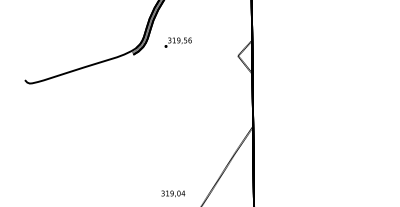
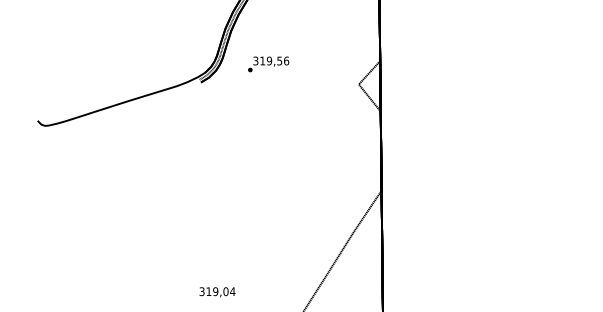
text: (173, 193) -> (217, 291), moved

